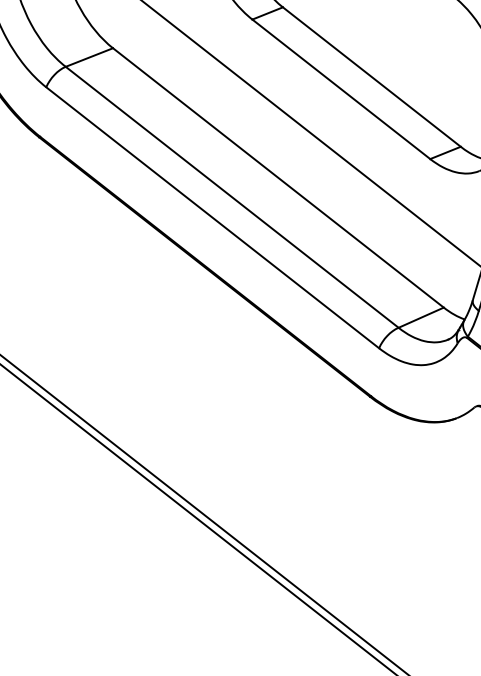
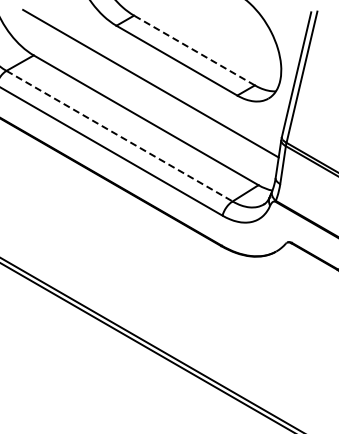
line: (371, 77) -> (194, 50), solid -> dashed
line: (231, 197) -> (119, 136), solid -> dashed

